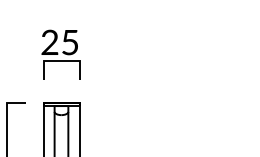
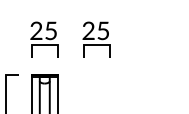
part: (132, 54) -> (96, 39), added

